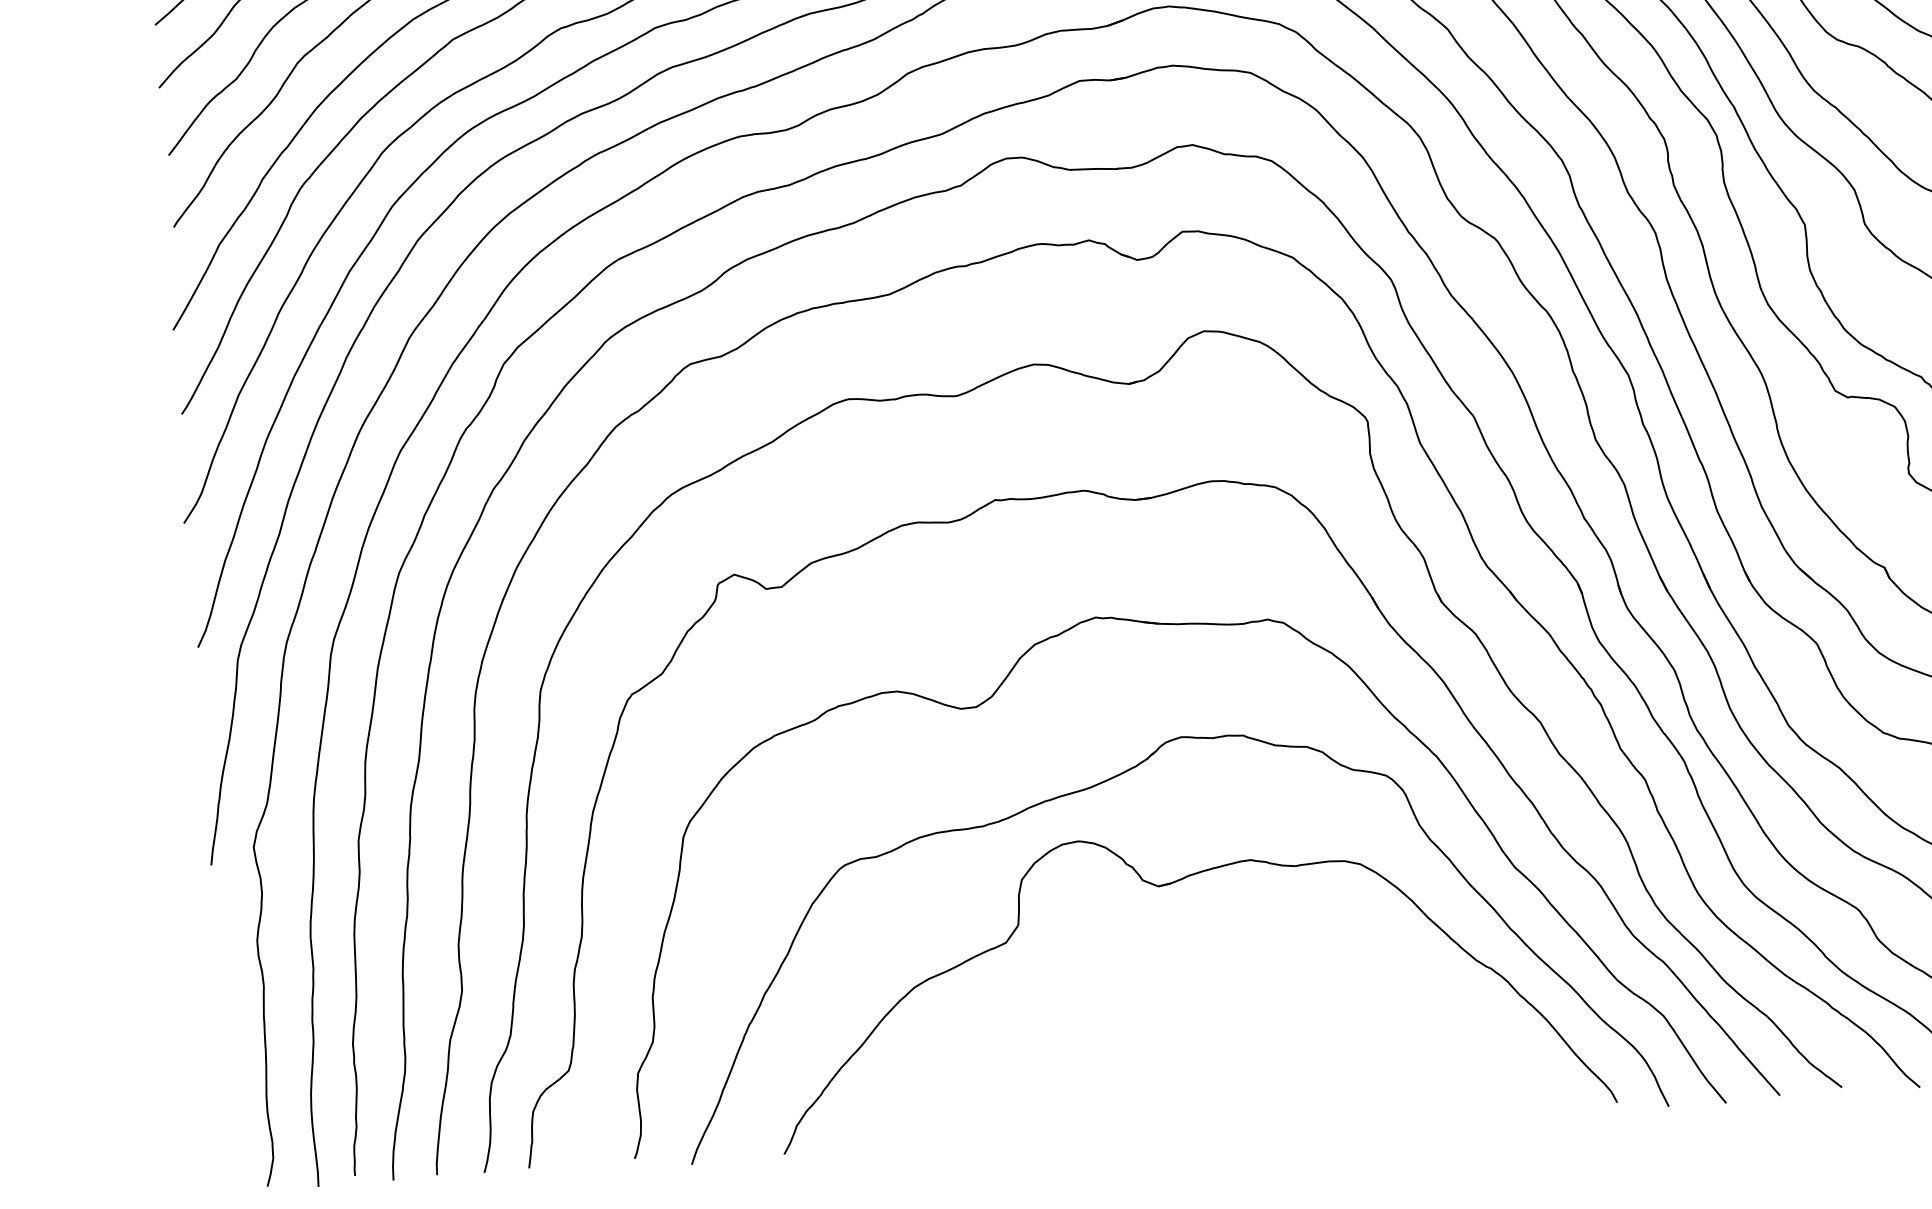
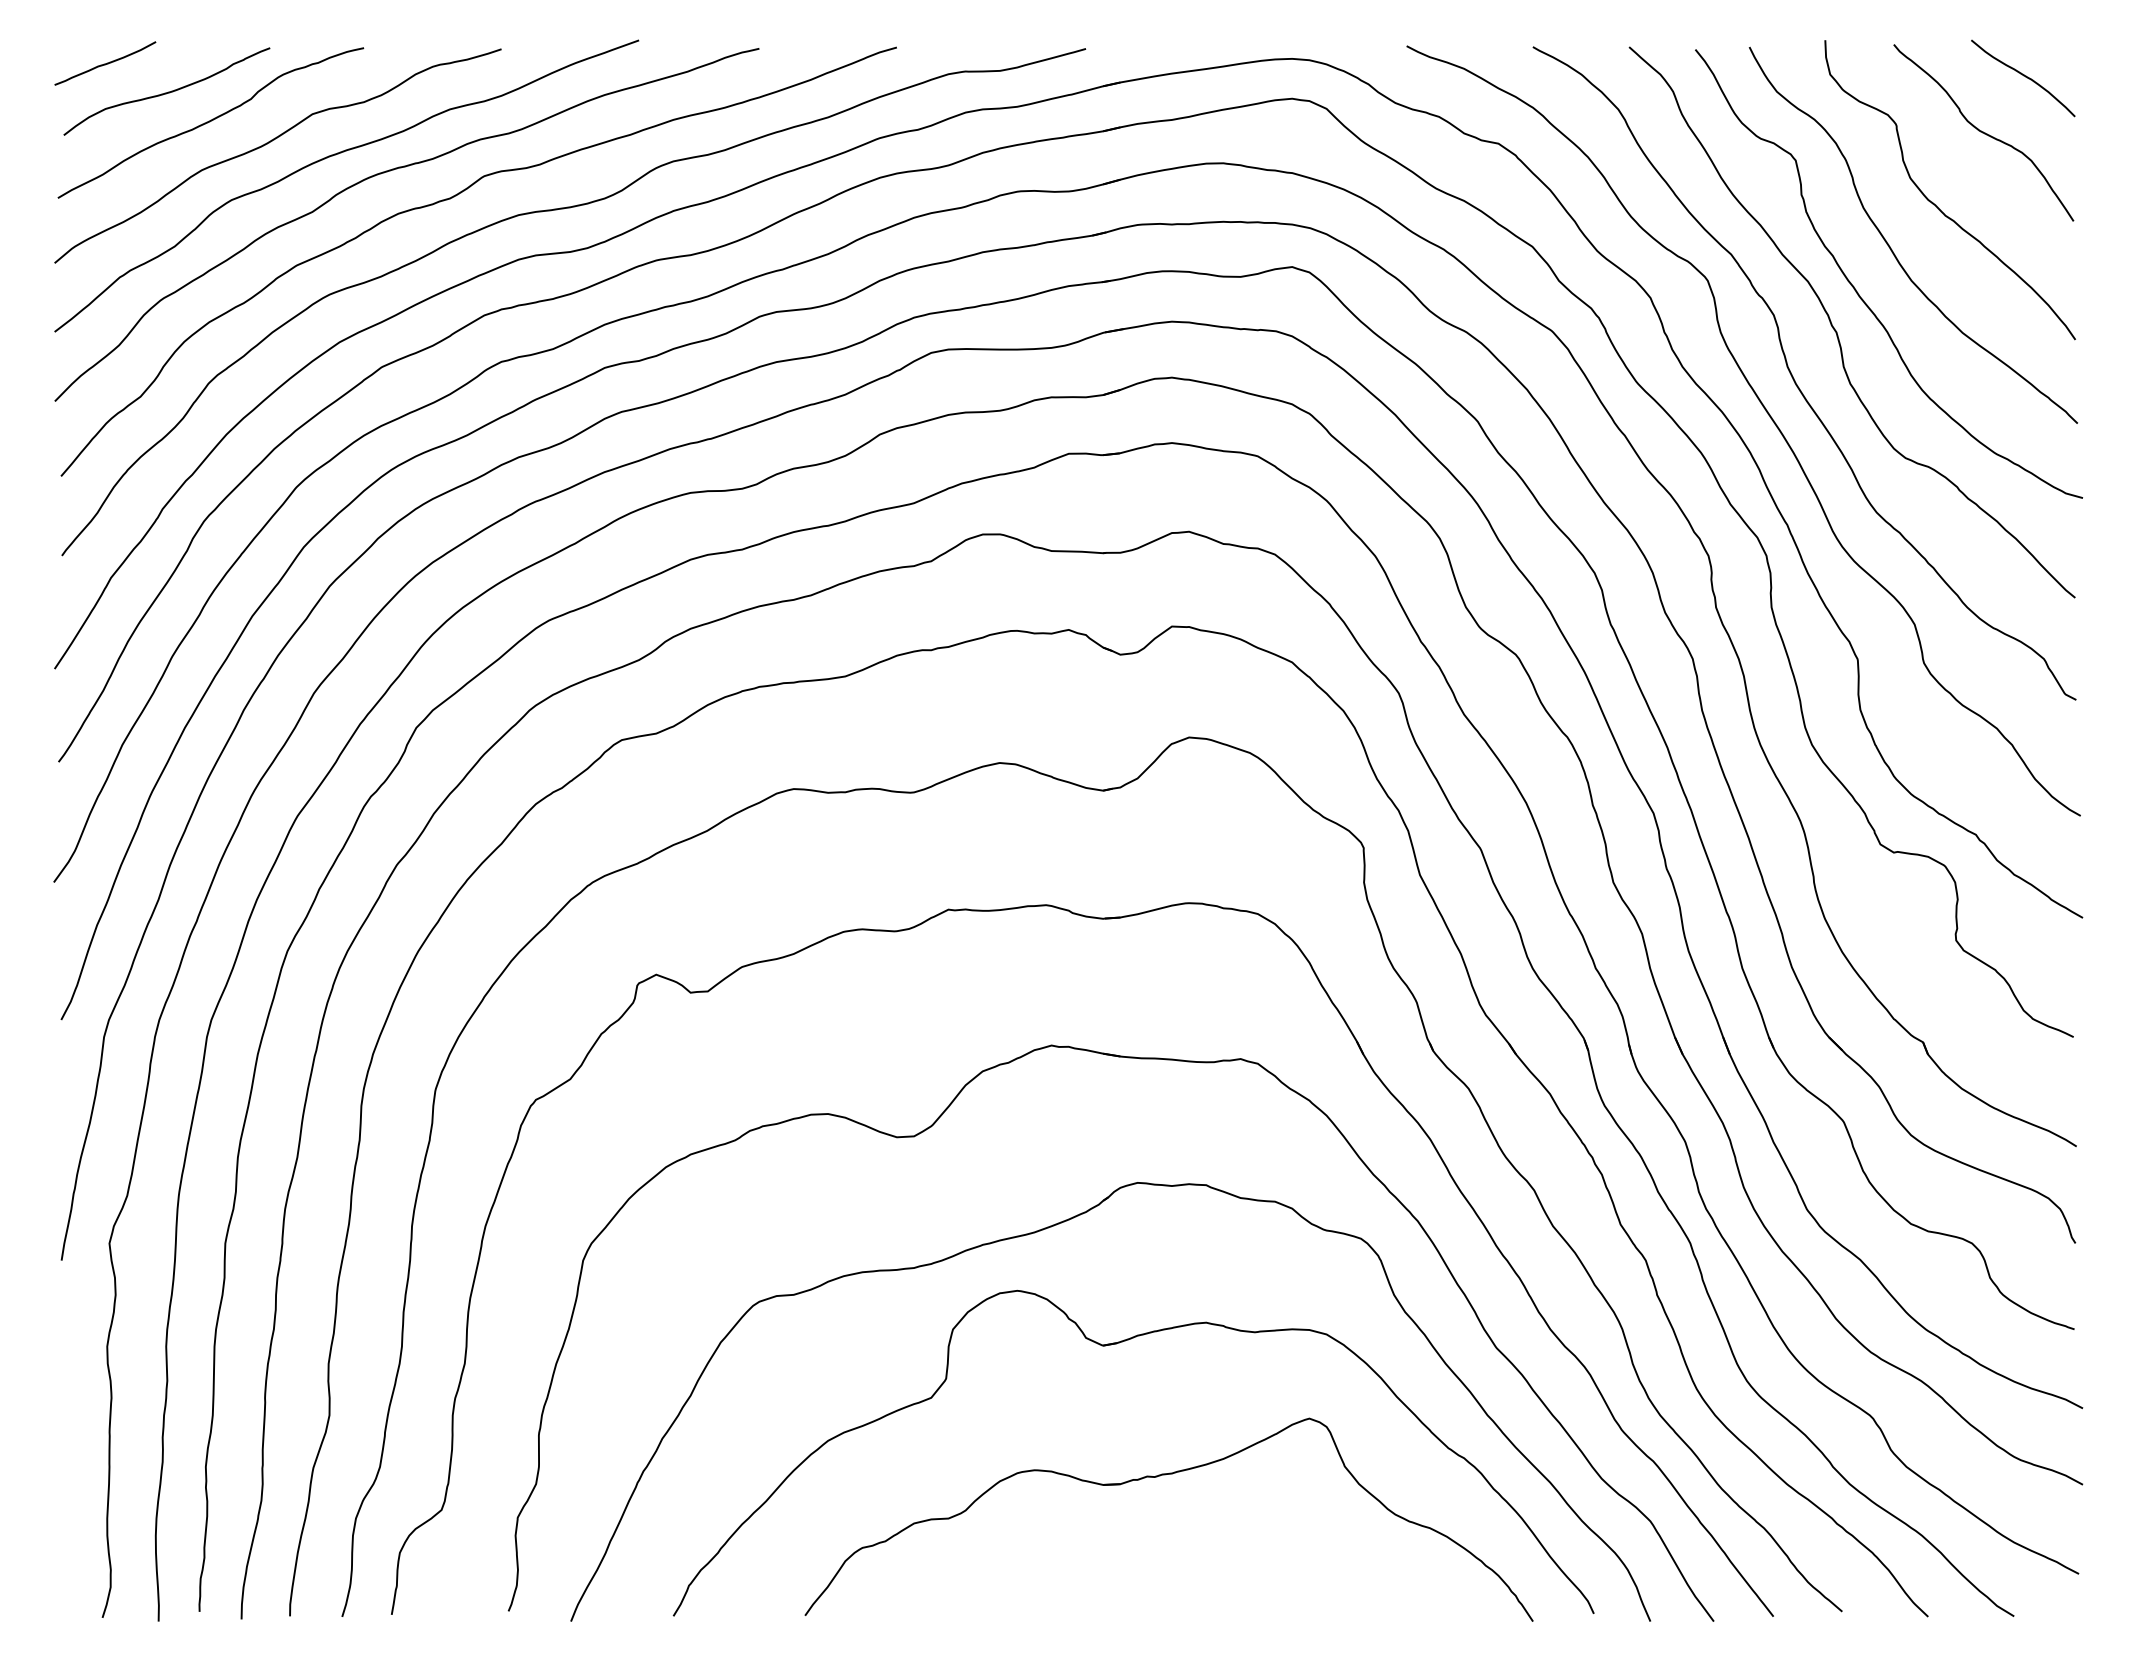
part: (1214, 1002) -> (1157, 1477), added

